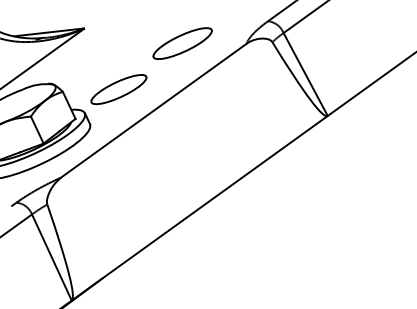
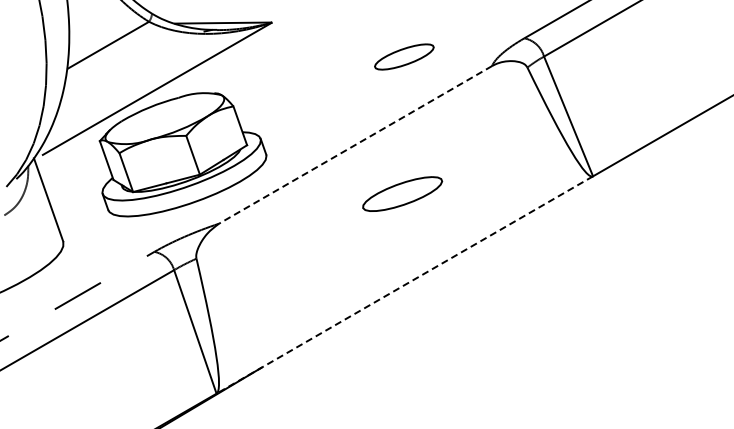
part: (182, 43) -> (404, 56), size x0.7
part: (118, 89) -> (402, 193), moved
line: (153, 110) -> (355, 144), solid -> dashed
line: (199, 208) -> (404, 285), solid -> dashed

